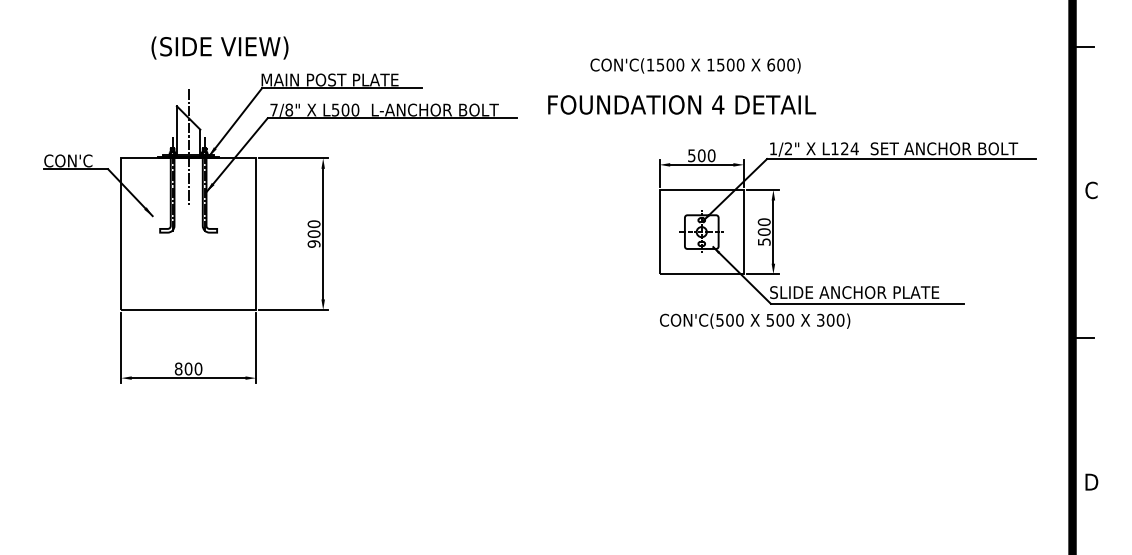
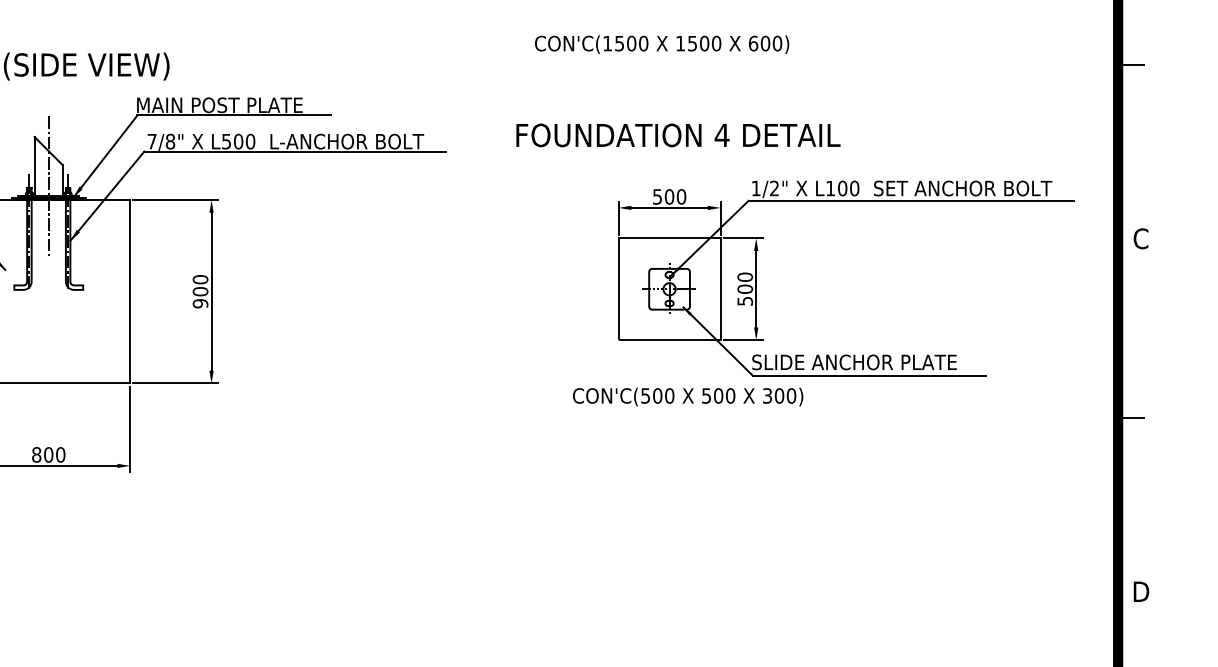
text: (695, 65) -> (661, 44), moved
text: (681, 104) -> (677, 134), moved
text: (849, 148) -> (848, 188), L124 -> L100
text: (755, 320) -> (688, 396), moved

